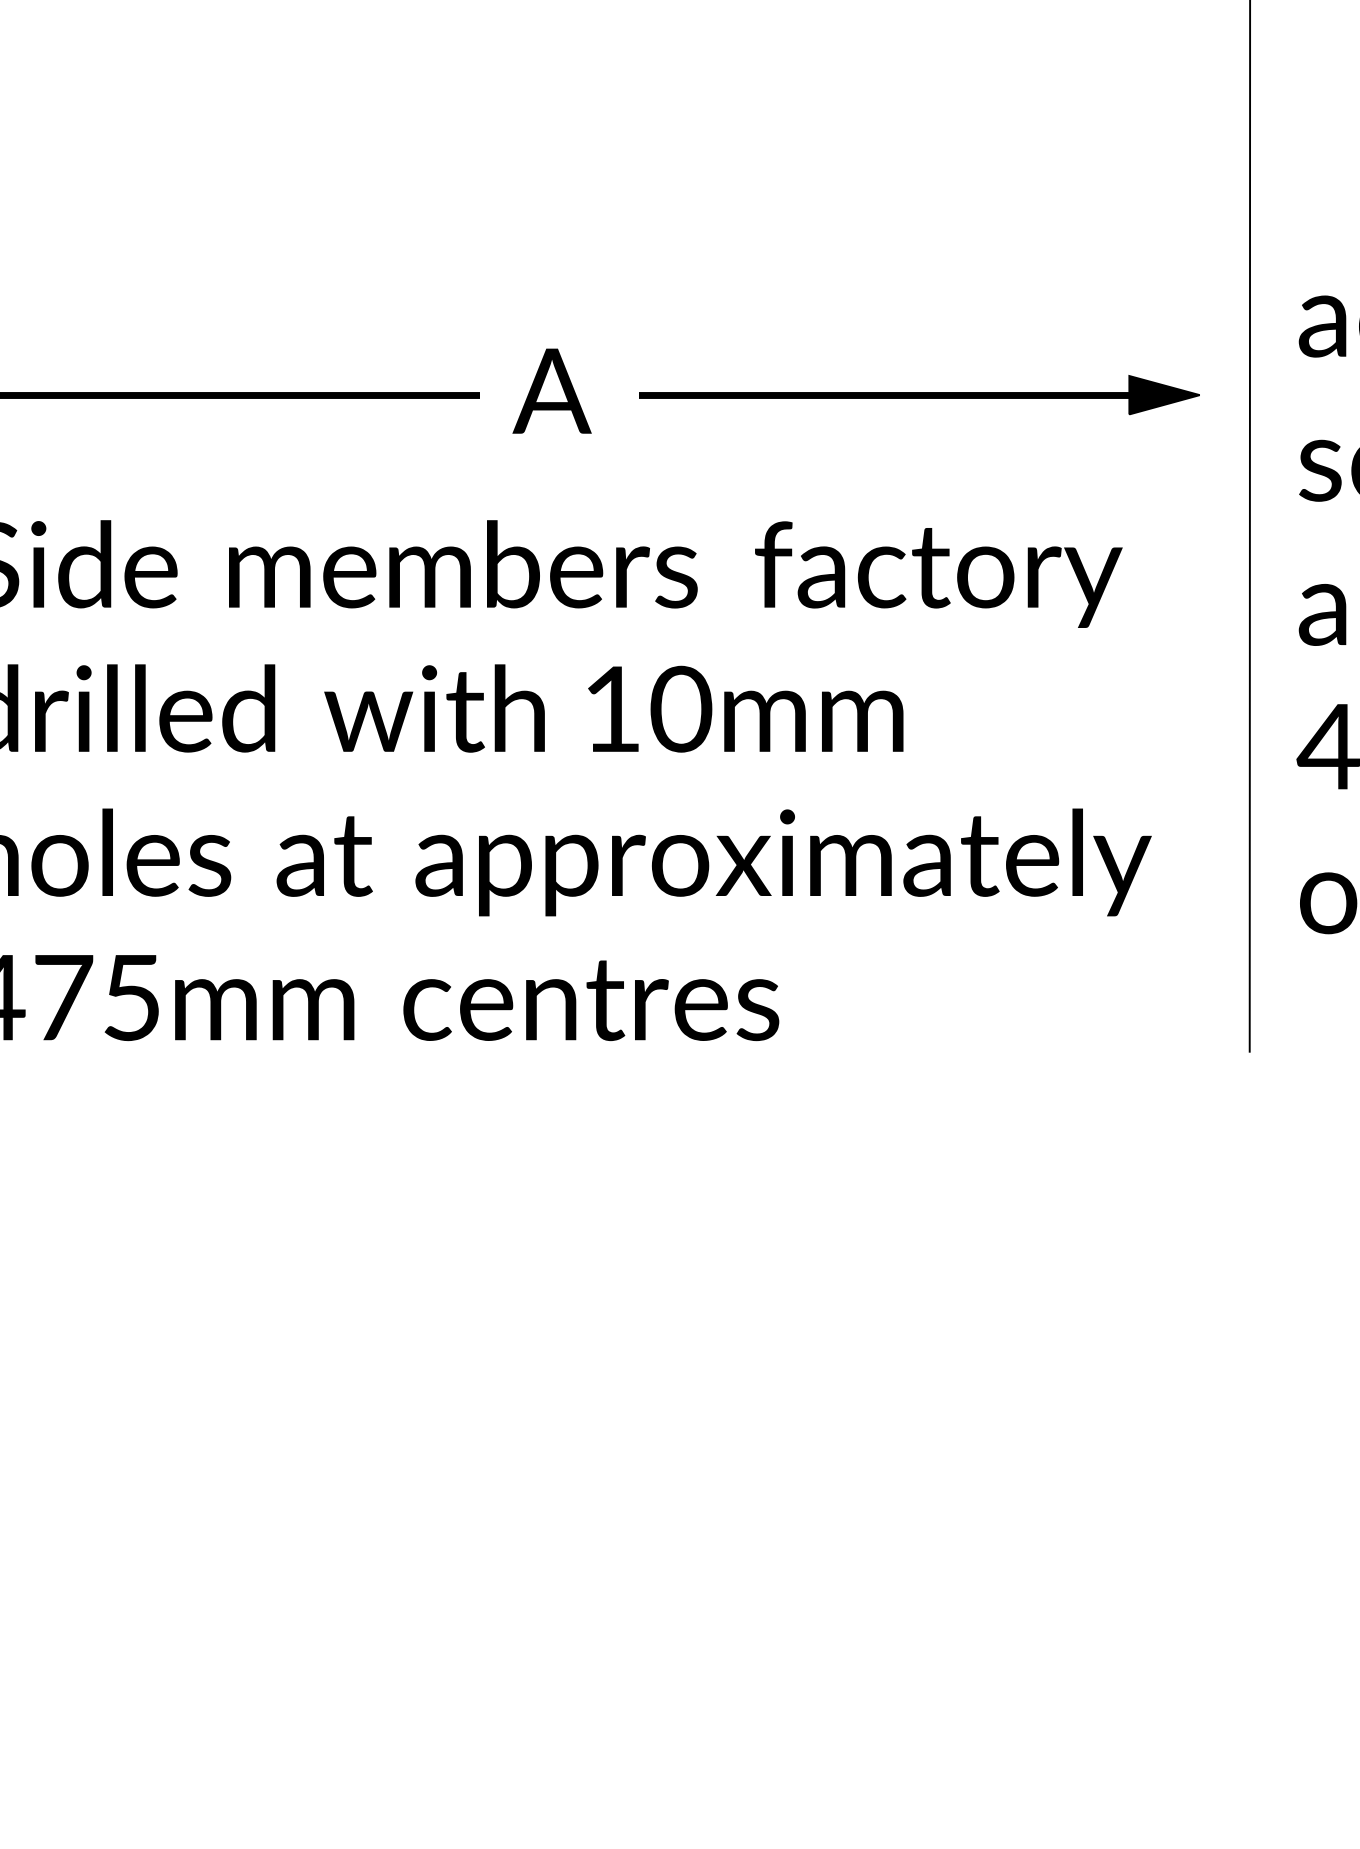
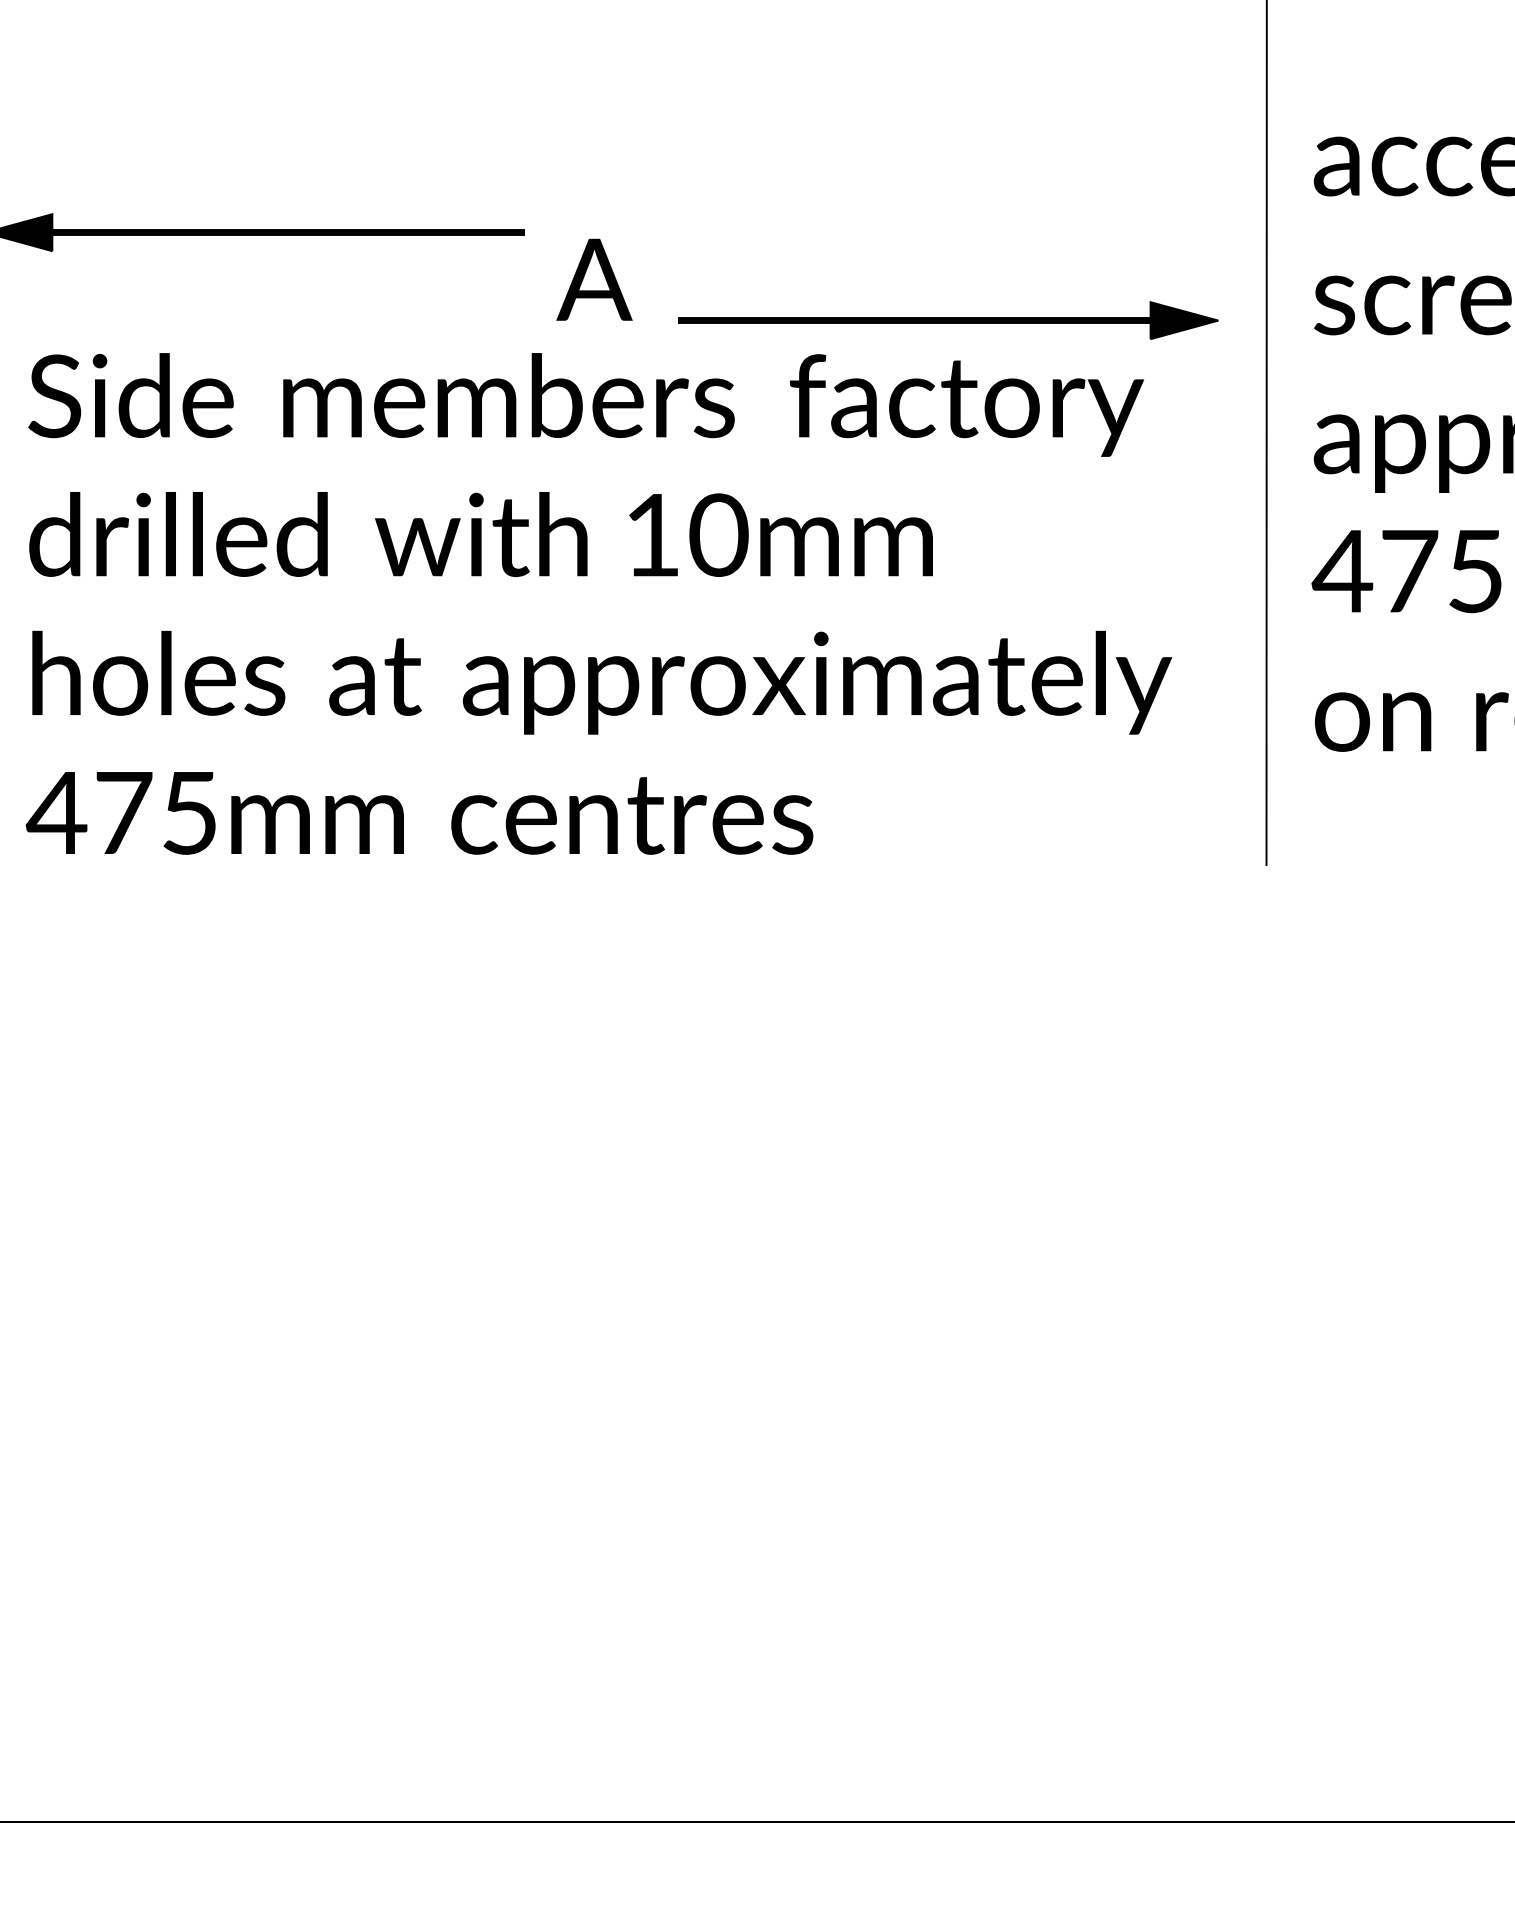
text: (552, 390) -> (594, 279), moved
part: (919, 395) -> (948, 320), moved

